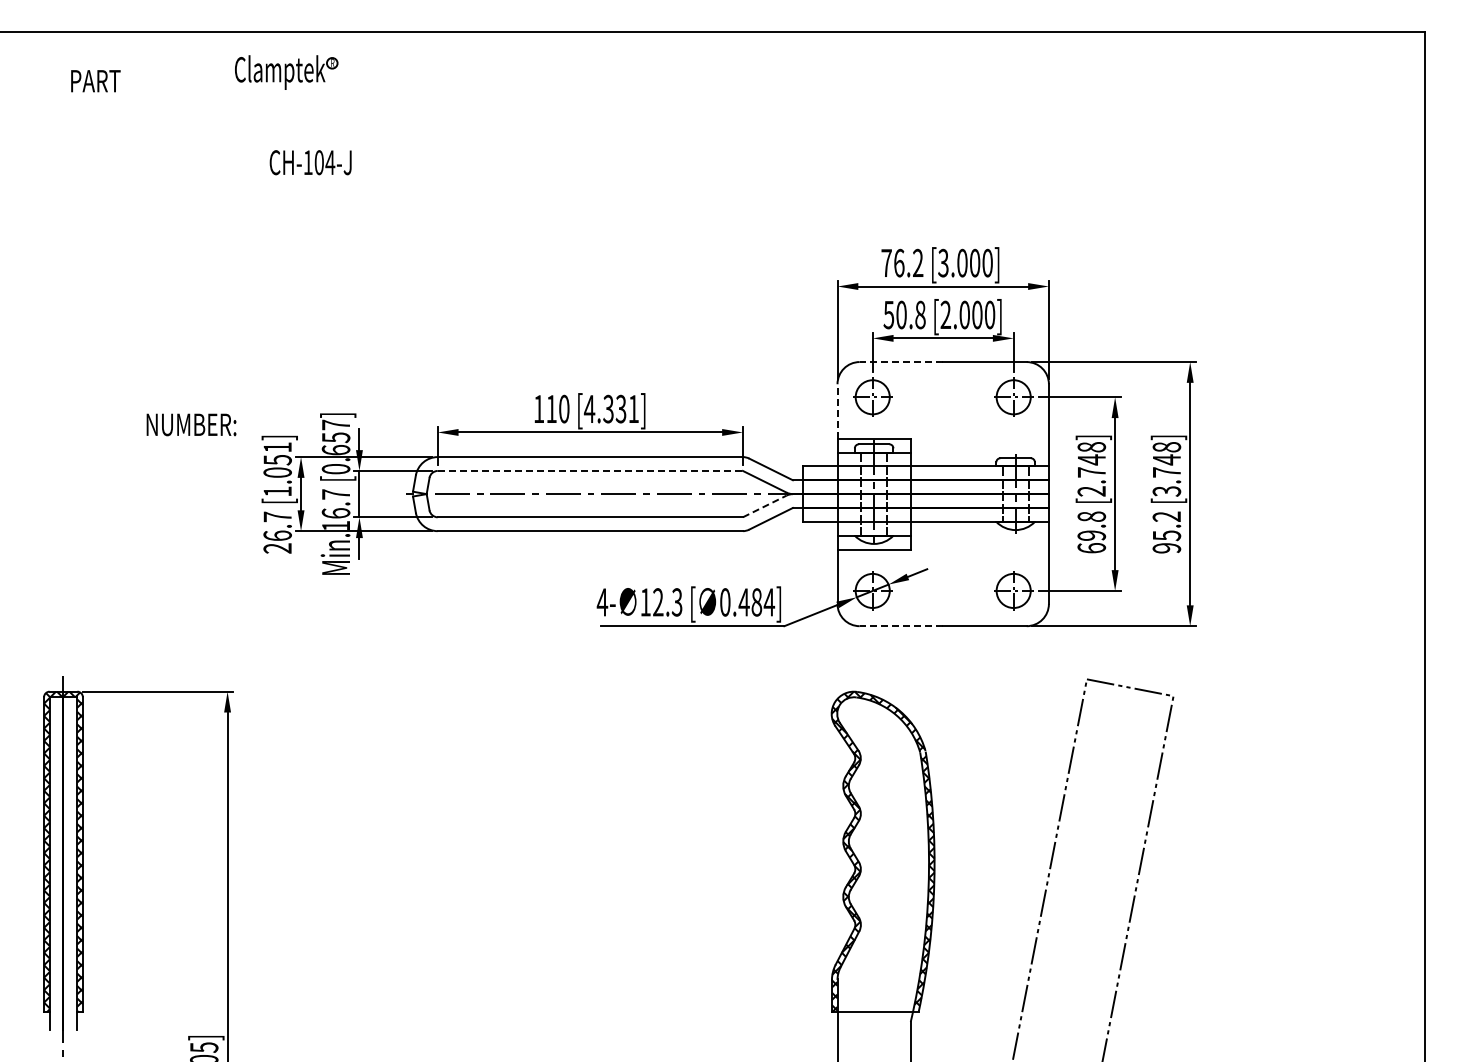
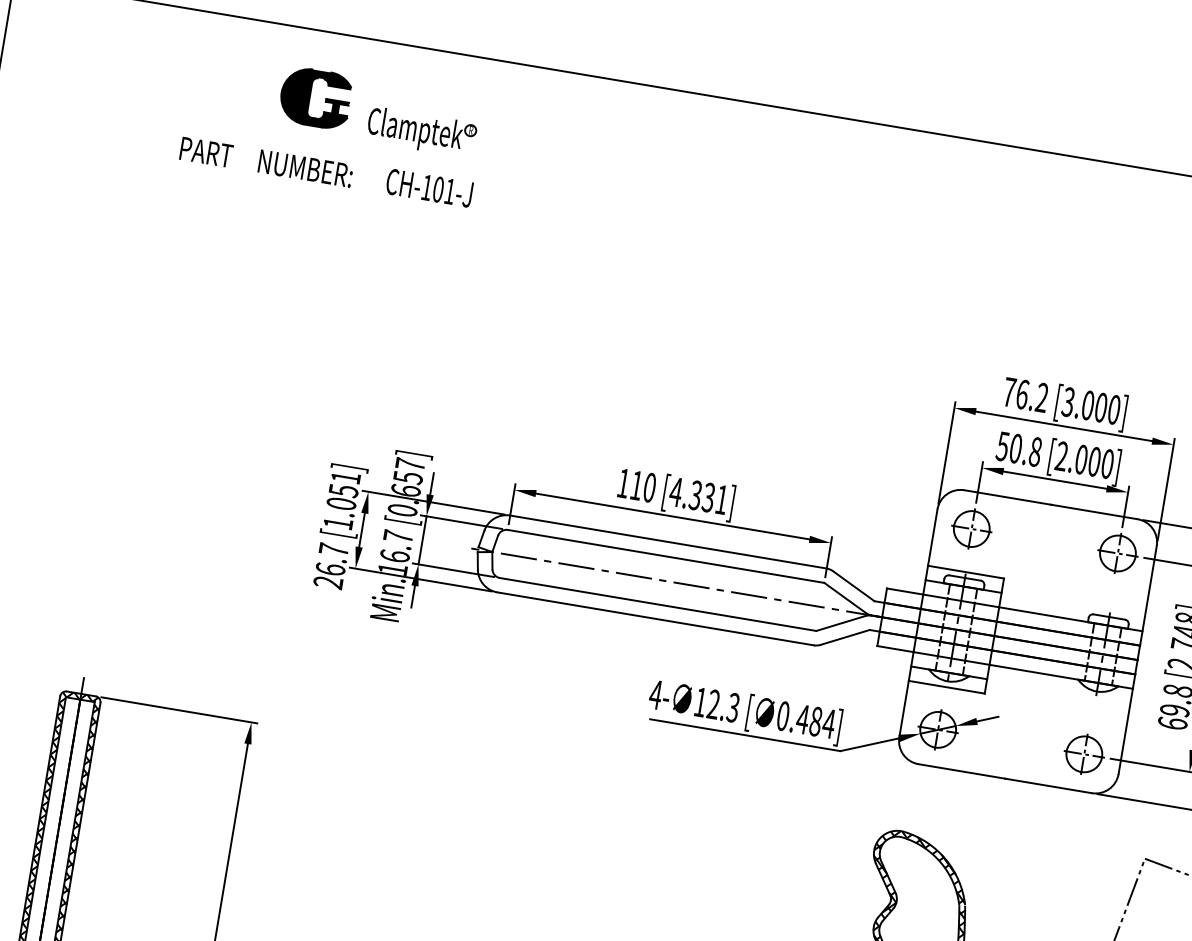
part: (286, 72) -> (421, 132), moved
text: (95, 81) -> (206, 152), moved
part: (189, 95) -> (315, 97), added
text: (330, 162) -> (450, 191), CH-104-J -> CH-101-J
line: (901, 362) -> (1007, 497), dashed -> solid
line: (837, 410) -> (932, 536), dashed -> solid
text: (191, 424) -> (305, 168), moved
line: (590, 470) -> (666, 555), dashed -> solid
line: (765, 506) -> (841, 623), dashed -> solid
line: (901, 626) -> (961, 771), dashed -> solid

